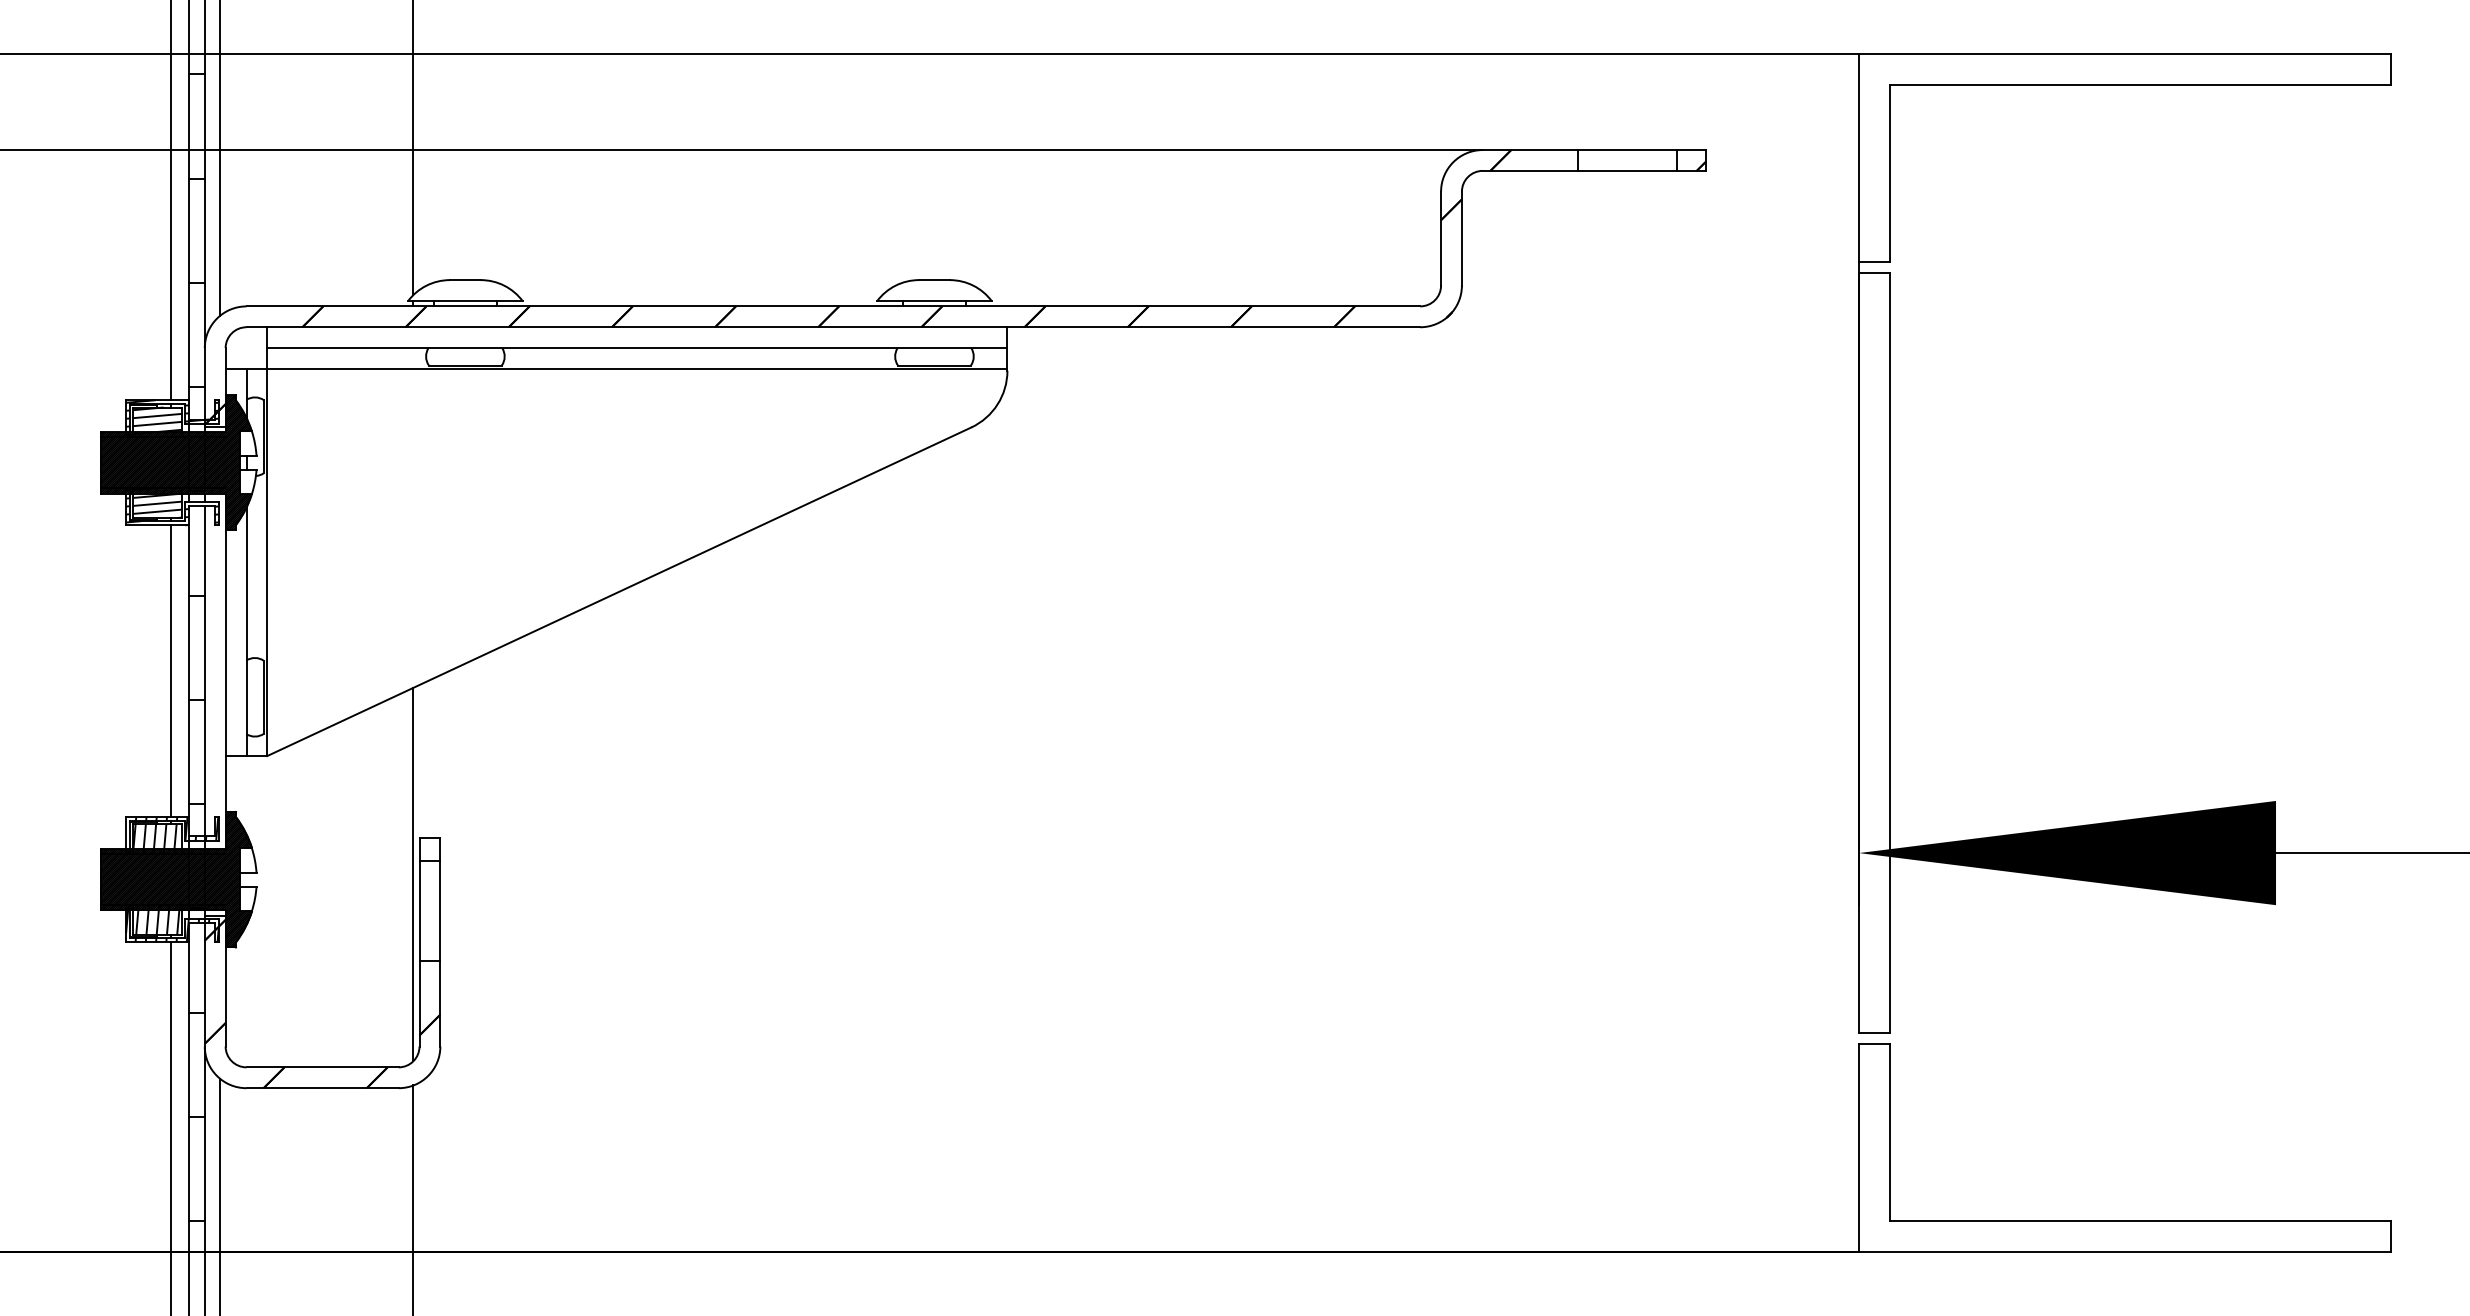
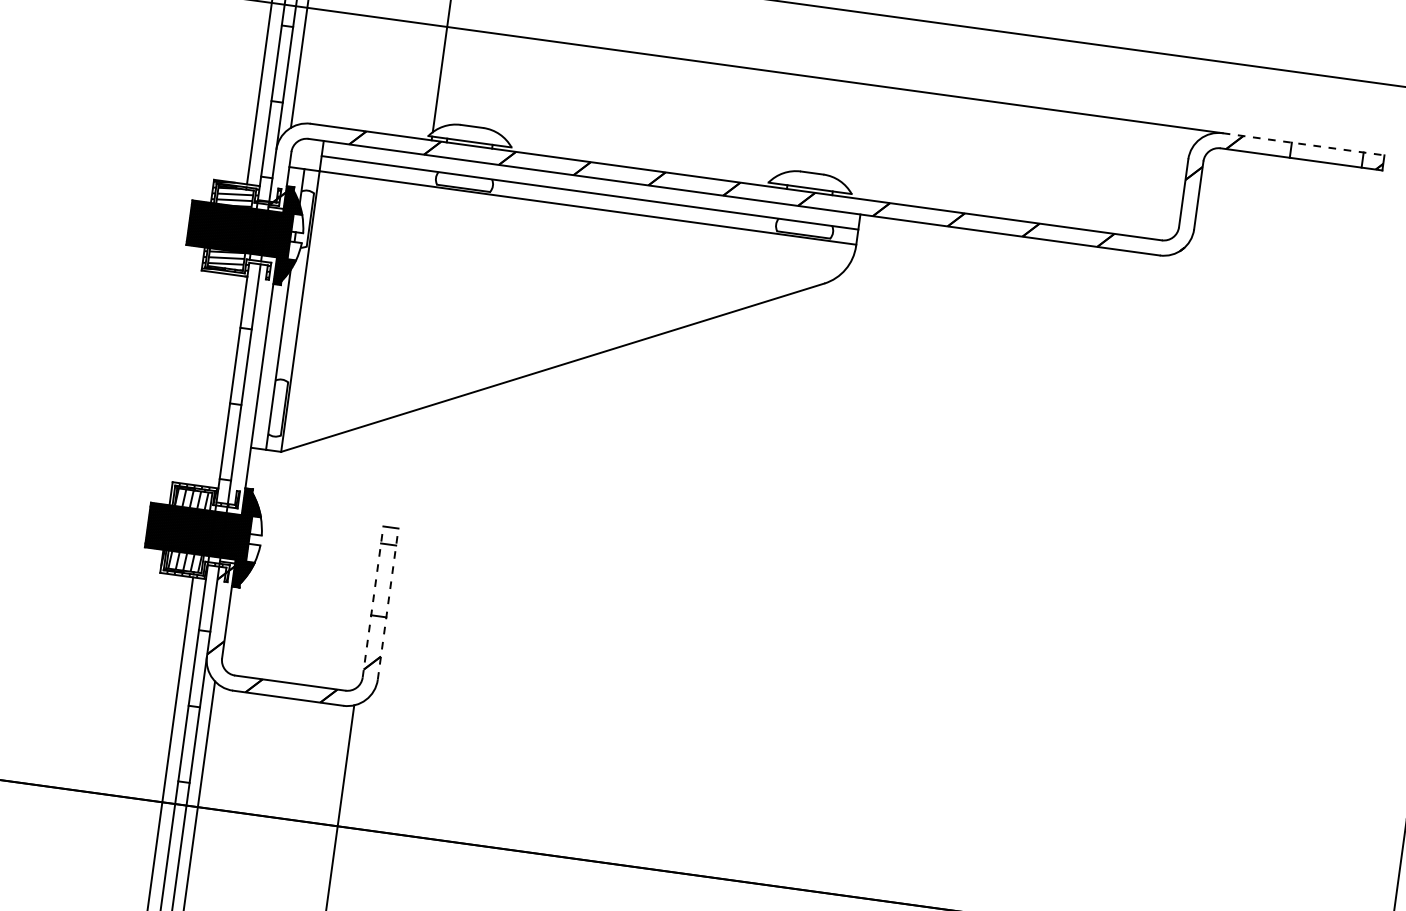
line: (1594, 150) -> (1303, 144), solid -> dashed
line: (171, 671) -> (220, 381), removed
line: (413, 874) -> (375, 552), removed
line: (419, 941) -> (373, 601), solid -> dashed
line: (440, 941) -> (388, 603), solid -> dashed

